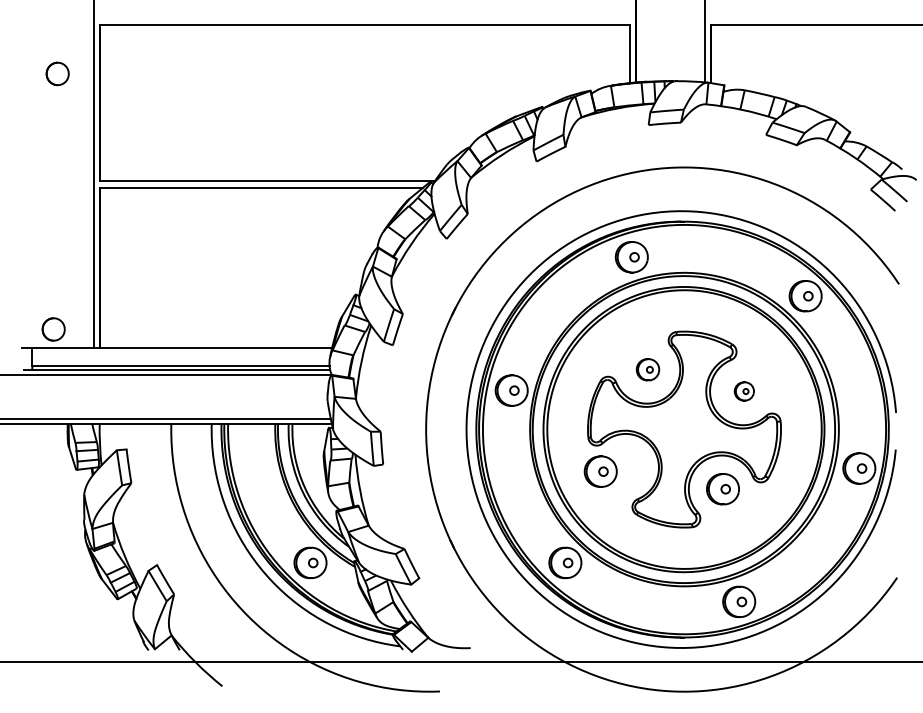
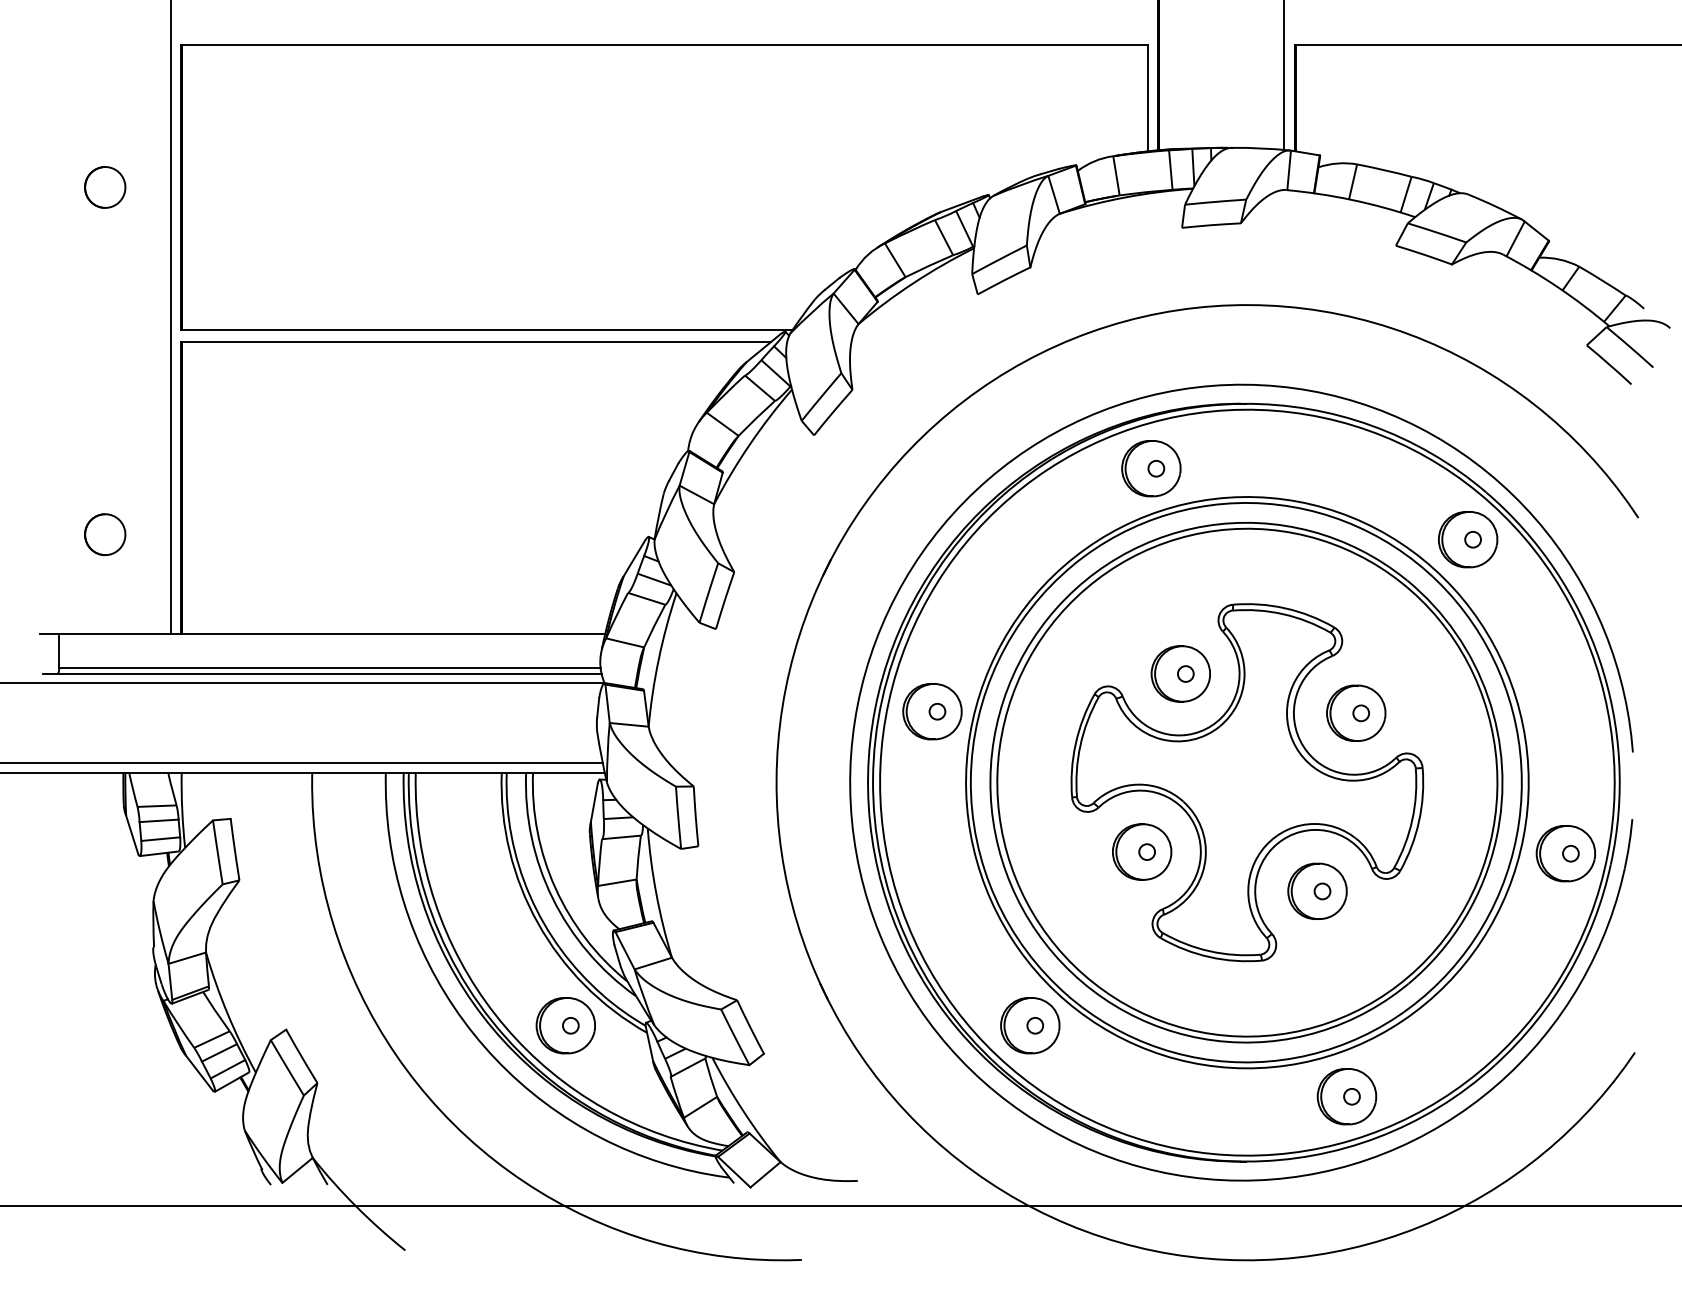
part: (57, 73) -> (104, 186), moved
part: (53, 329) -> (104, 534), moved
part: (647, 369) -> (1179, 673), size x1.43
part: (744, 391) -> (1356, 713), size x1.67
part: (600, 471) -> (1141, 851), moved

